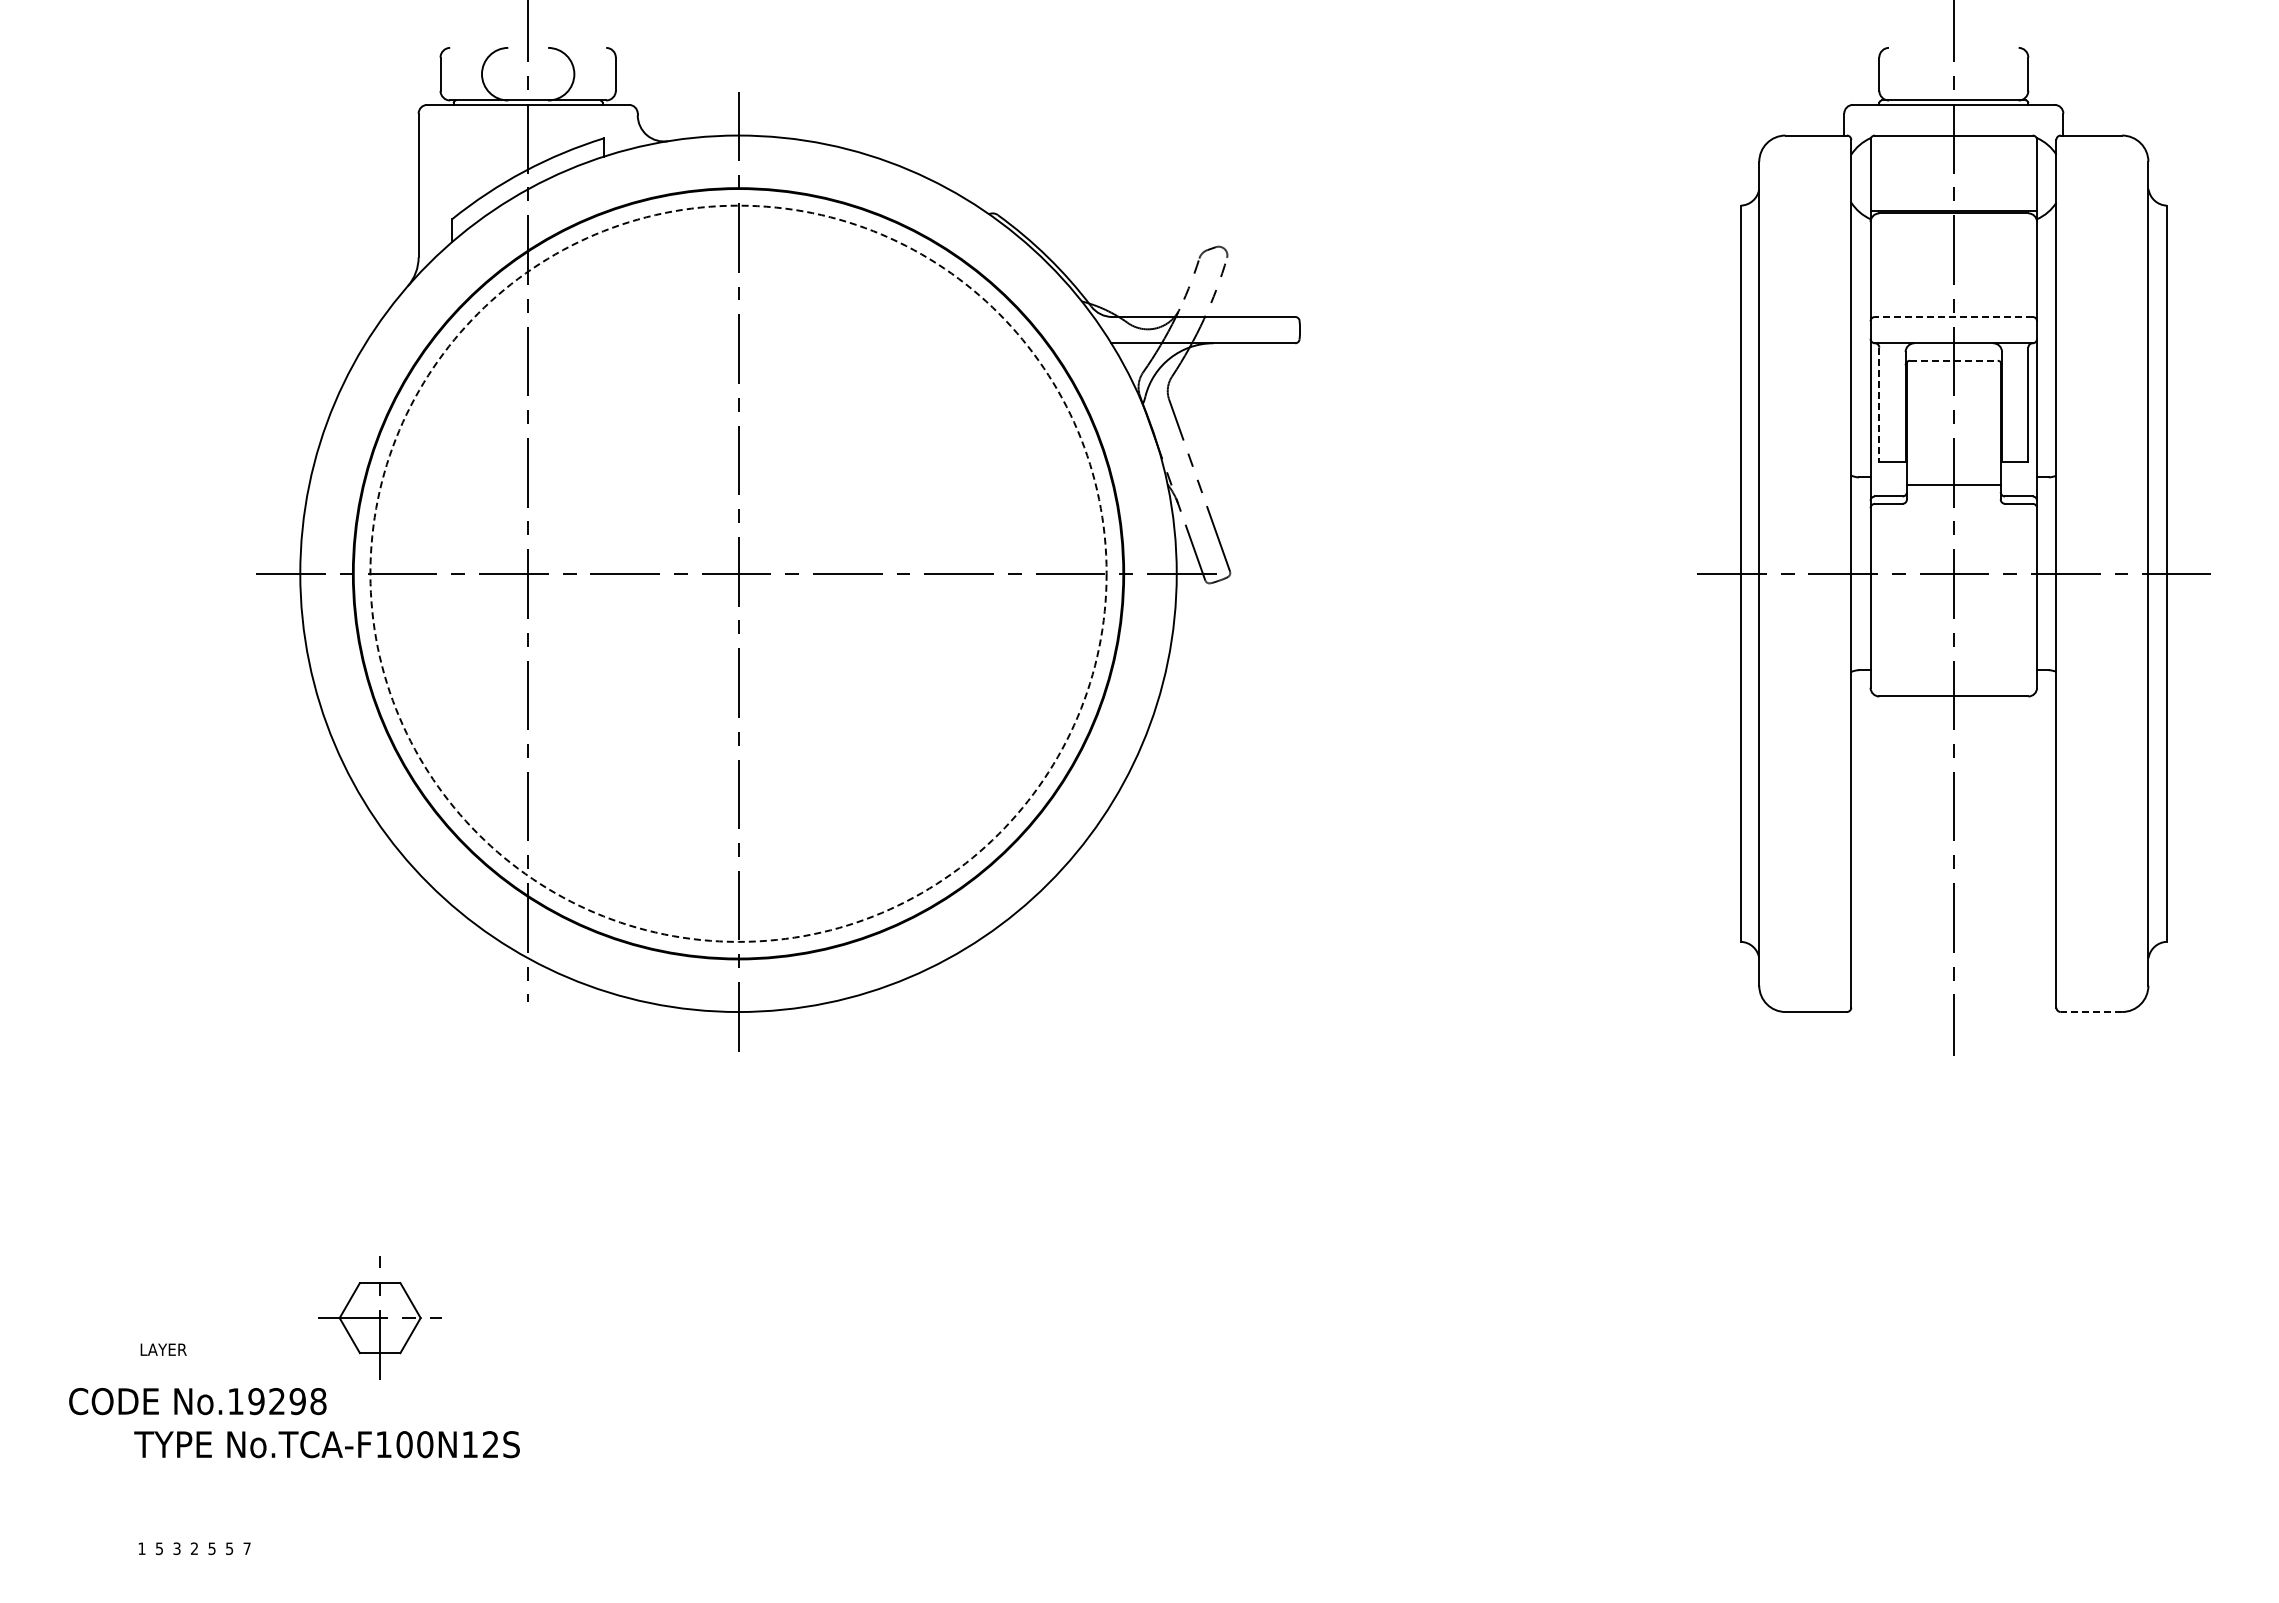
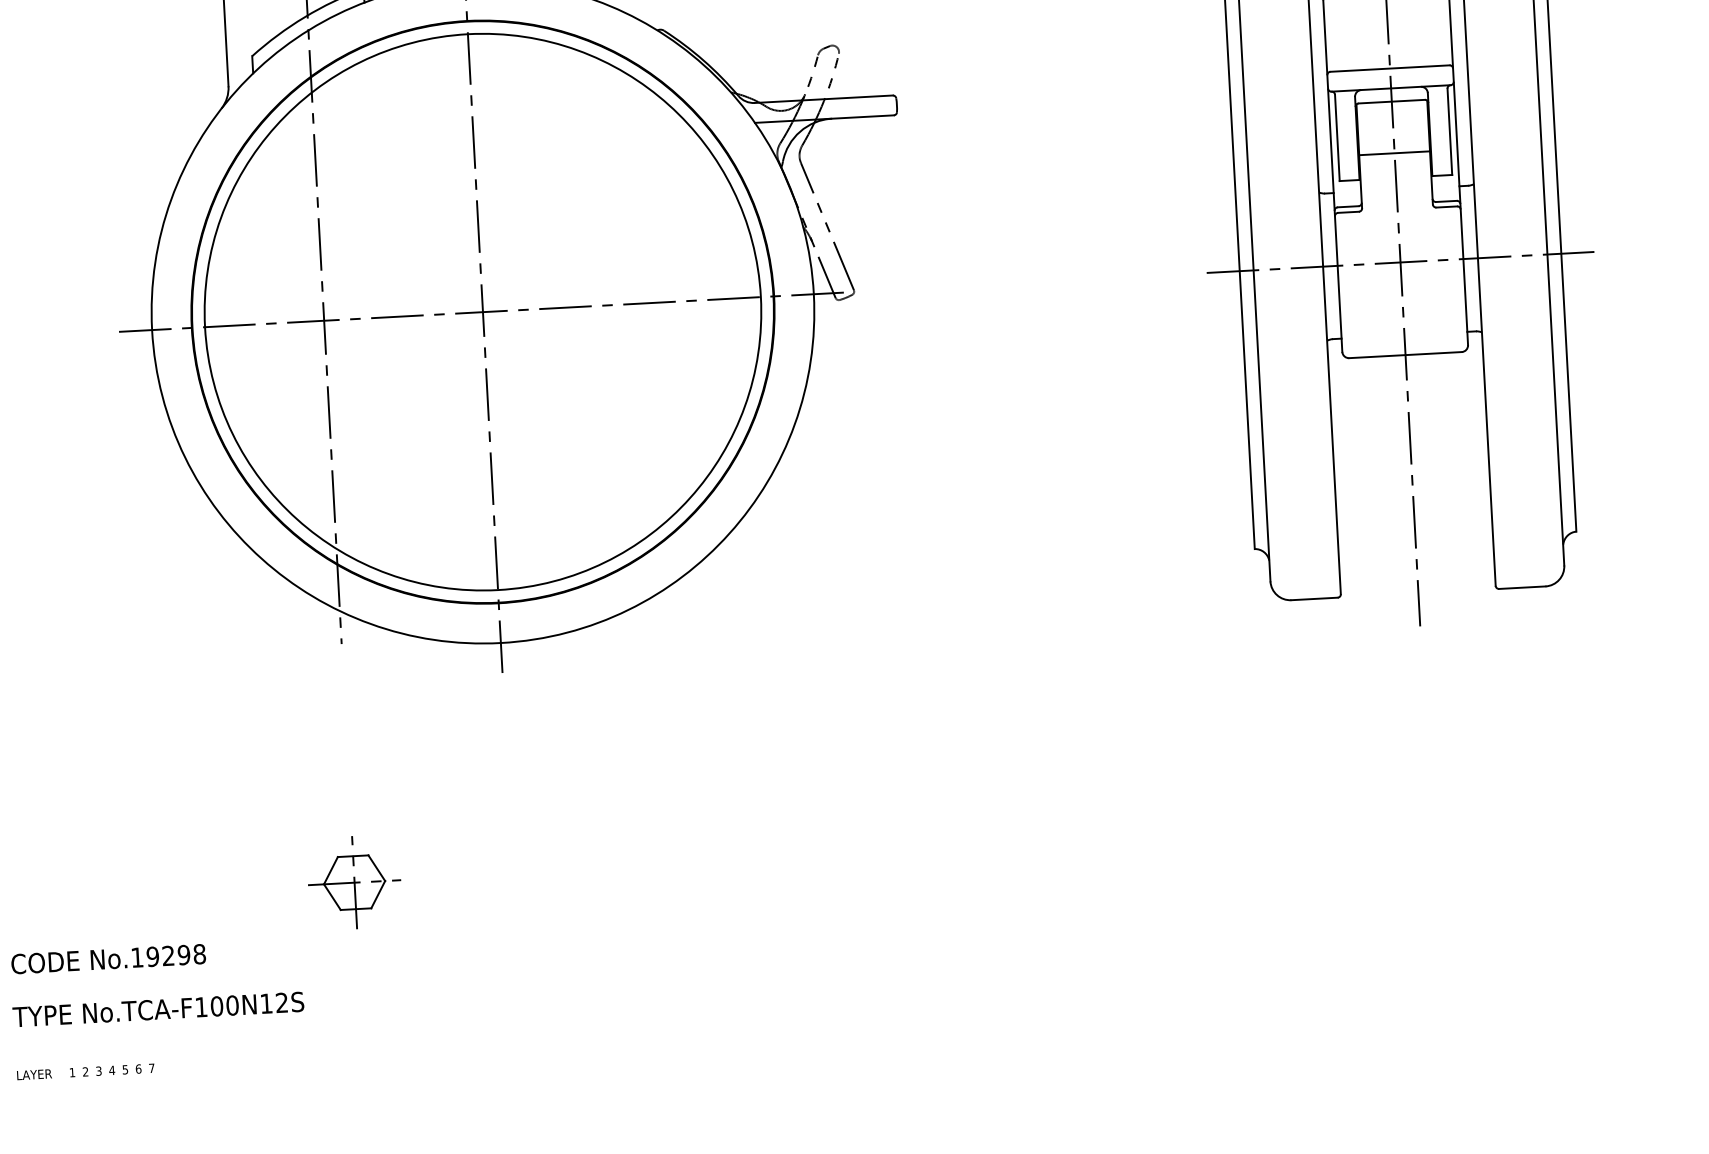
line: (1953, 316) -> (1389, 68), dashed -> solid
line: (1953, 360) -> (1391, 101), dashed -> solid
line: (1879, 405) -> (1337, 138), dashed -> solid
line: (1953, 485) -> (1394, 153), moved
circle: (738, 573) -> (482, 311), dashed -> solid
line: (2091, 1012) -> (1522, 588), dashed -> solid
part: (379, 1317) -> (354, 882), moved
text: (163, 1349) -> (34, 1074), moved
text: (326, 1444) -> (158, 1009), moved
text: (159, 1548) -> (85, 1071), 5 -> 2
text: (194, 1548) -> (112, 1070), 2 -> 4
text: (229, 1548) -> (138, 1068), 5 -> 6

